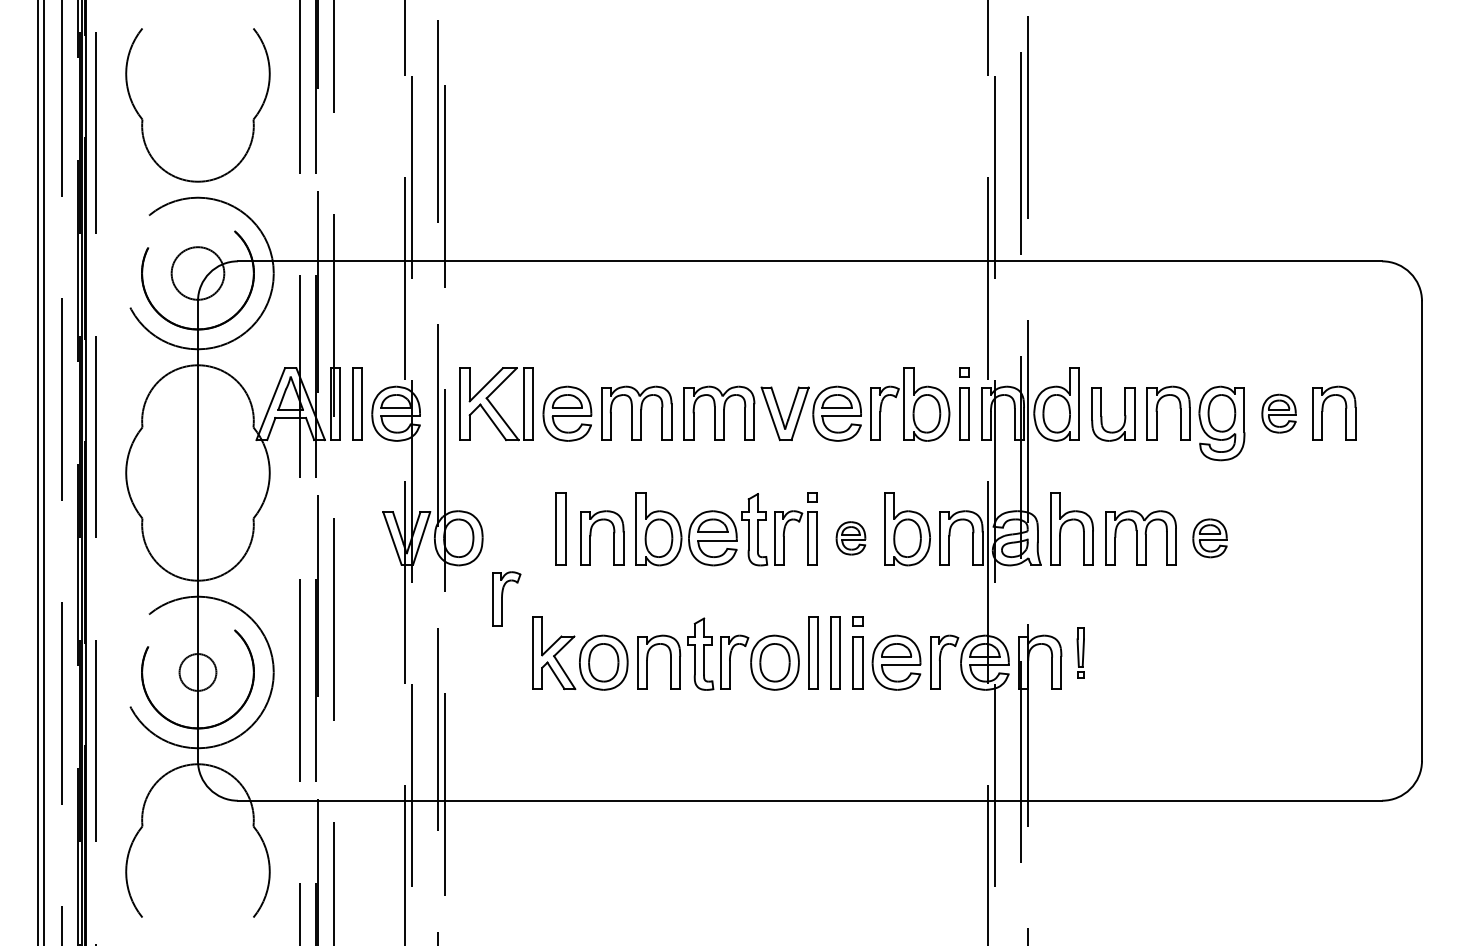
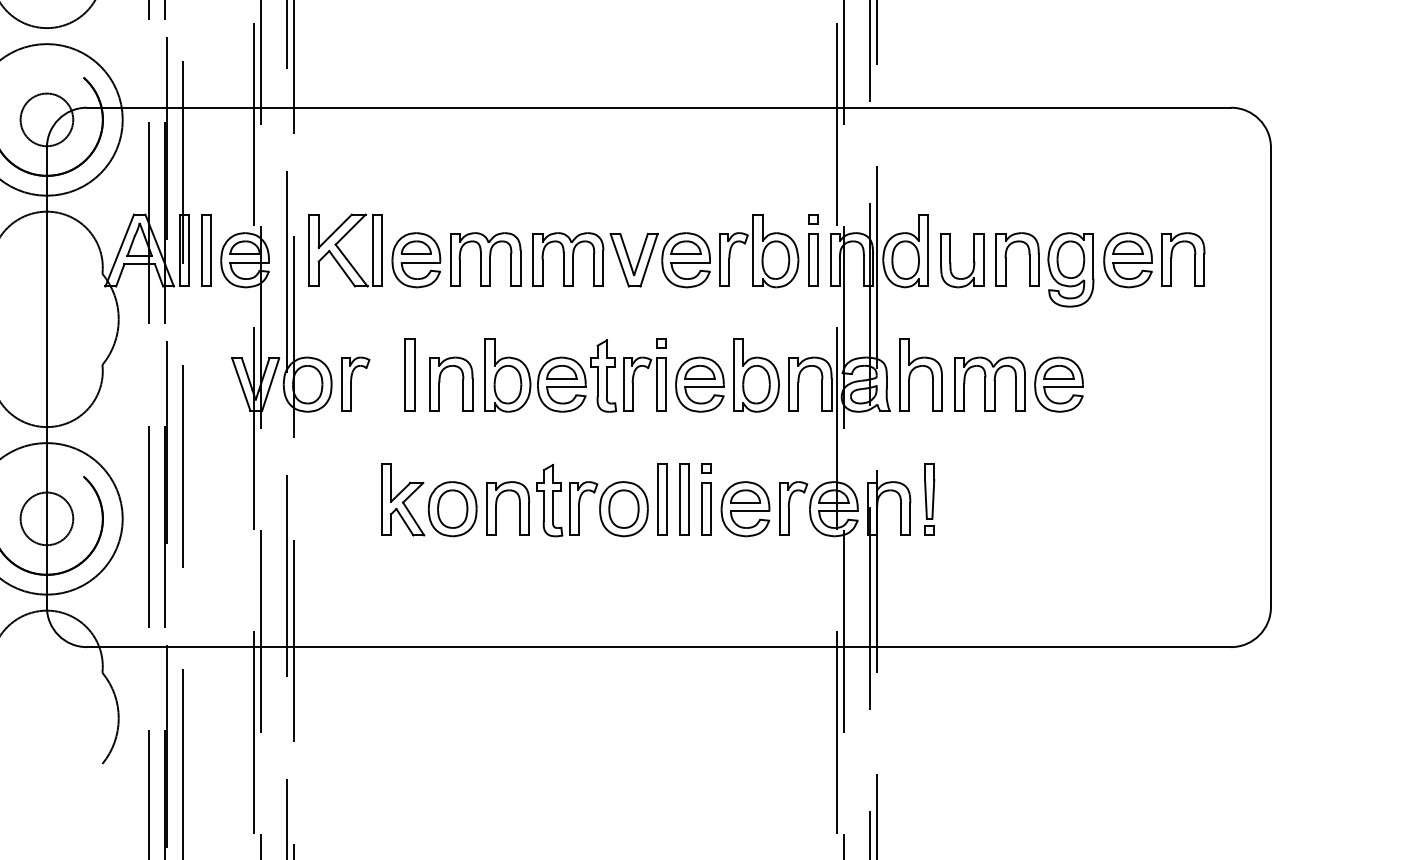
part: (1278, 413) -> (1127, 259), size x1.43
part: (850, 538) -> (699, 384), size x1.67
part: (1209, 538) -> (1058, 384), size x1.43
part: (506, 598) -> (355, 383), moved
part: (1080, 652) -> (929, 498), size x1.43
circle: (197, 672) -> (46, 518), size x1.43

